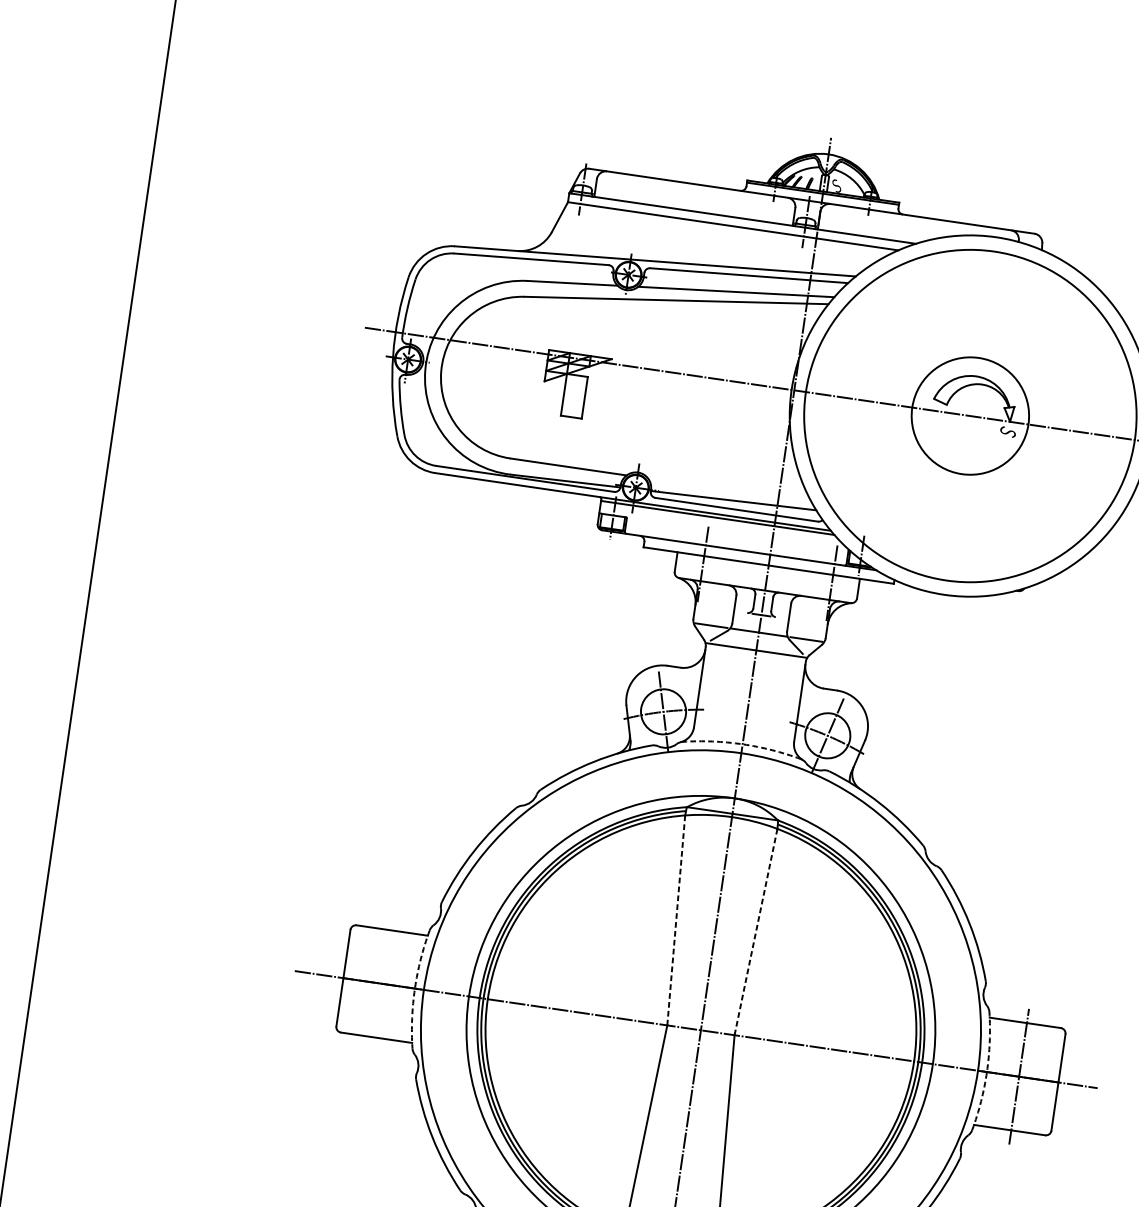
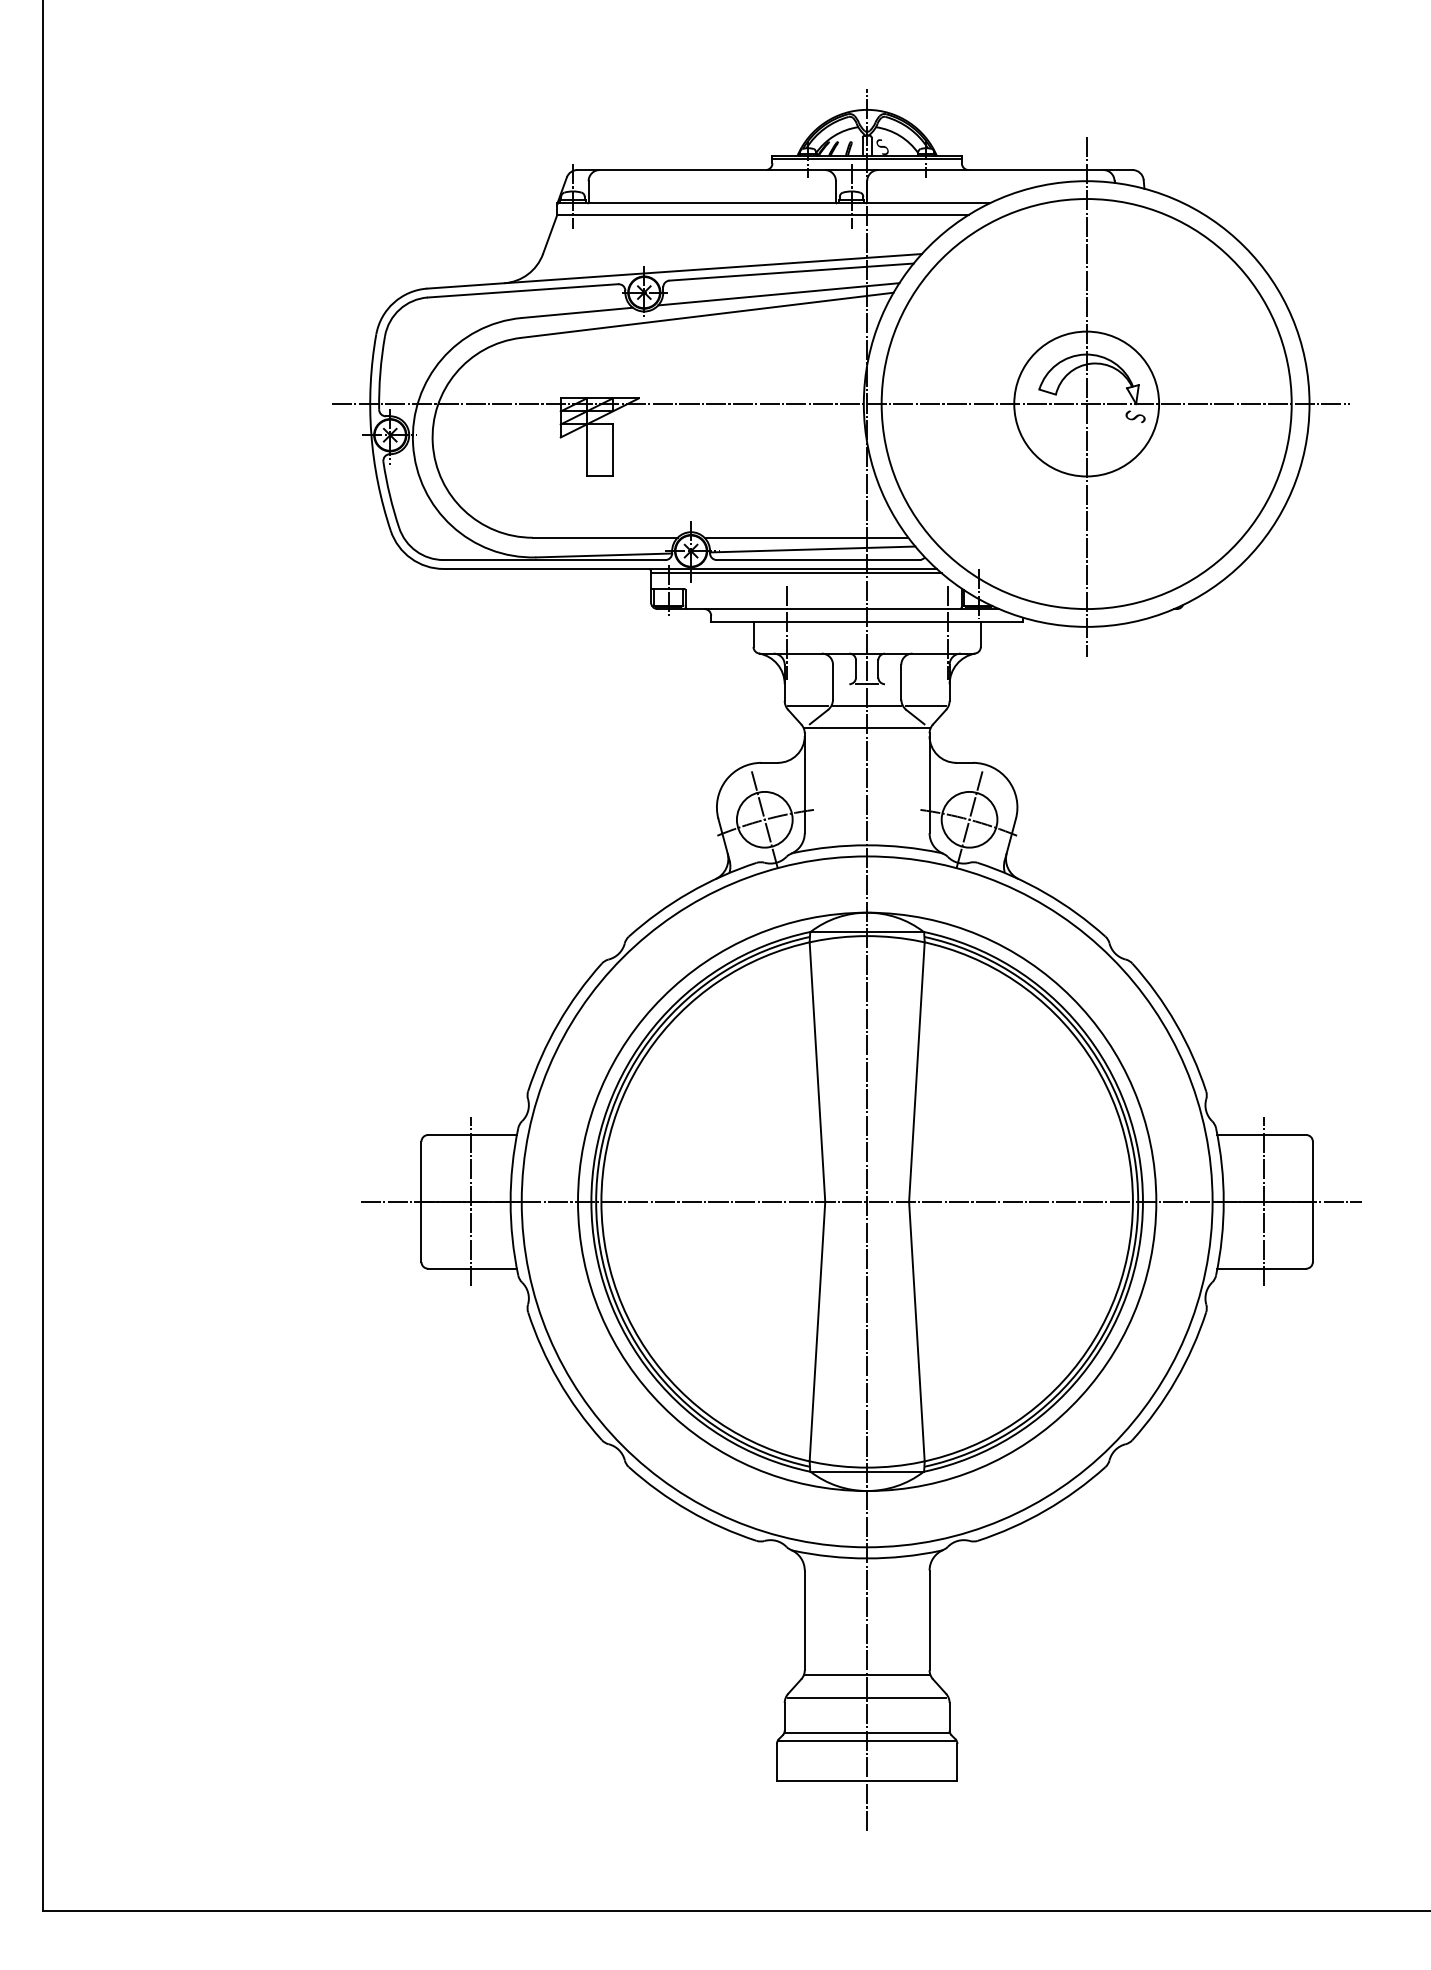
line: (971, 409) -> (1086, 396), added
line: (730, 490) -> (806, 537), added
arc: (742, 744) -> (867, 845), dashed -> solid
line: (676, 920) -> (817, 1072), dashed -> solid
line: (755, 932) -> (916, 1072), dashed -> solid
line: (382, 983) -> (470, 1201), added
arc: (414, 988) -> (510, 1201), dashed -> solid
arc: (986, 1071) -> (1223, 1201), dashed -> solid

